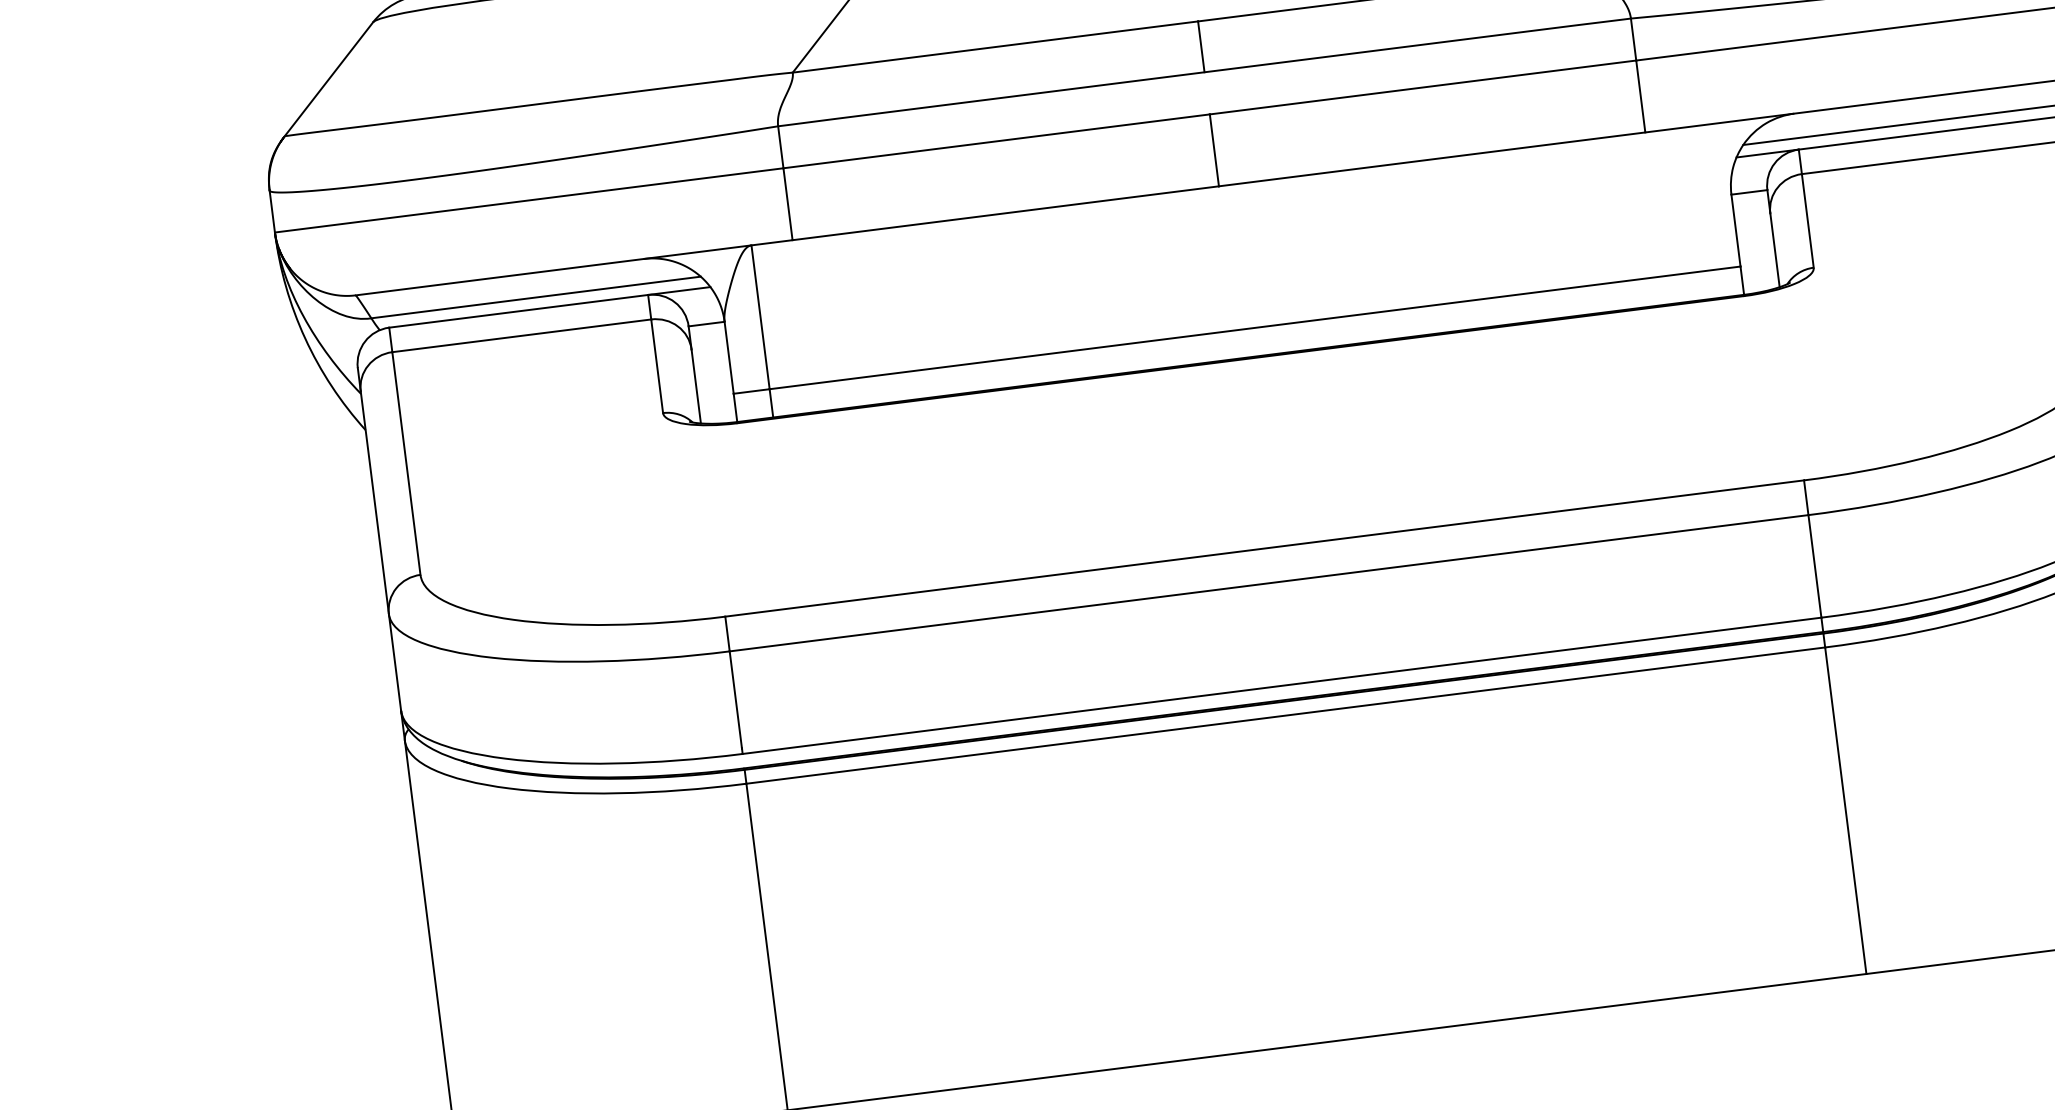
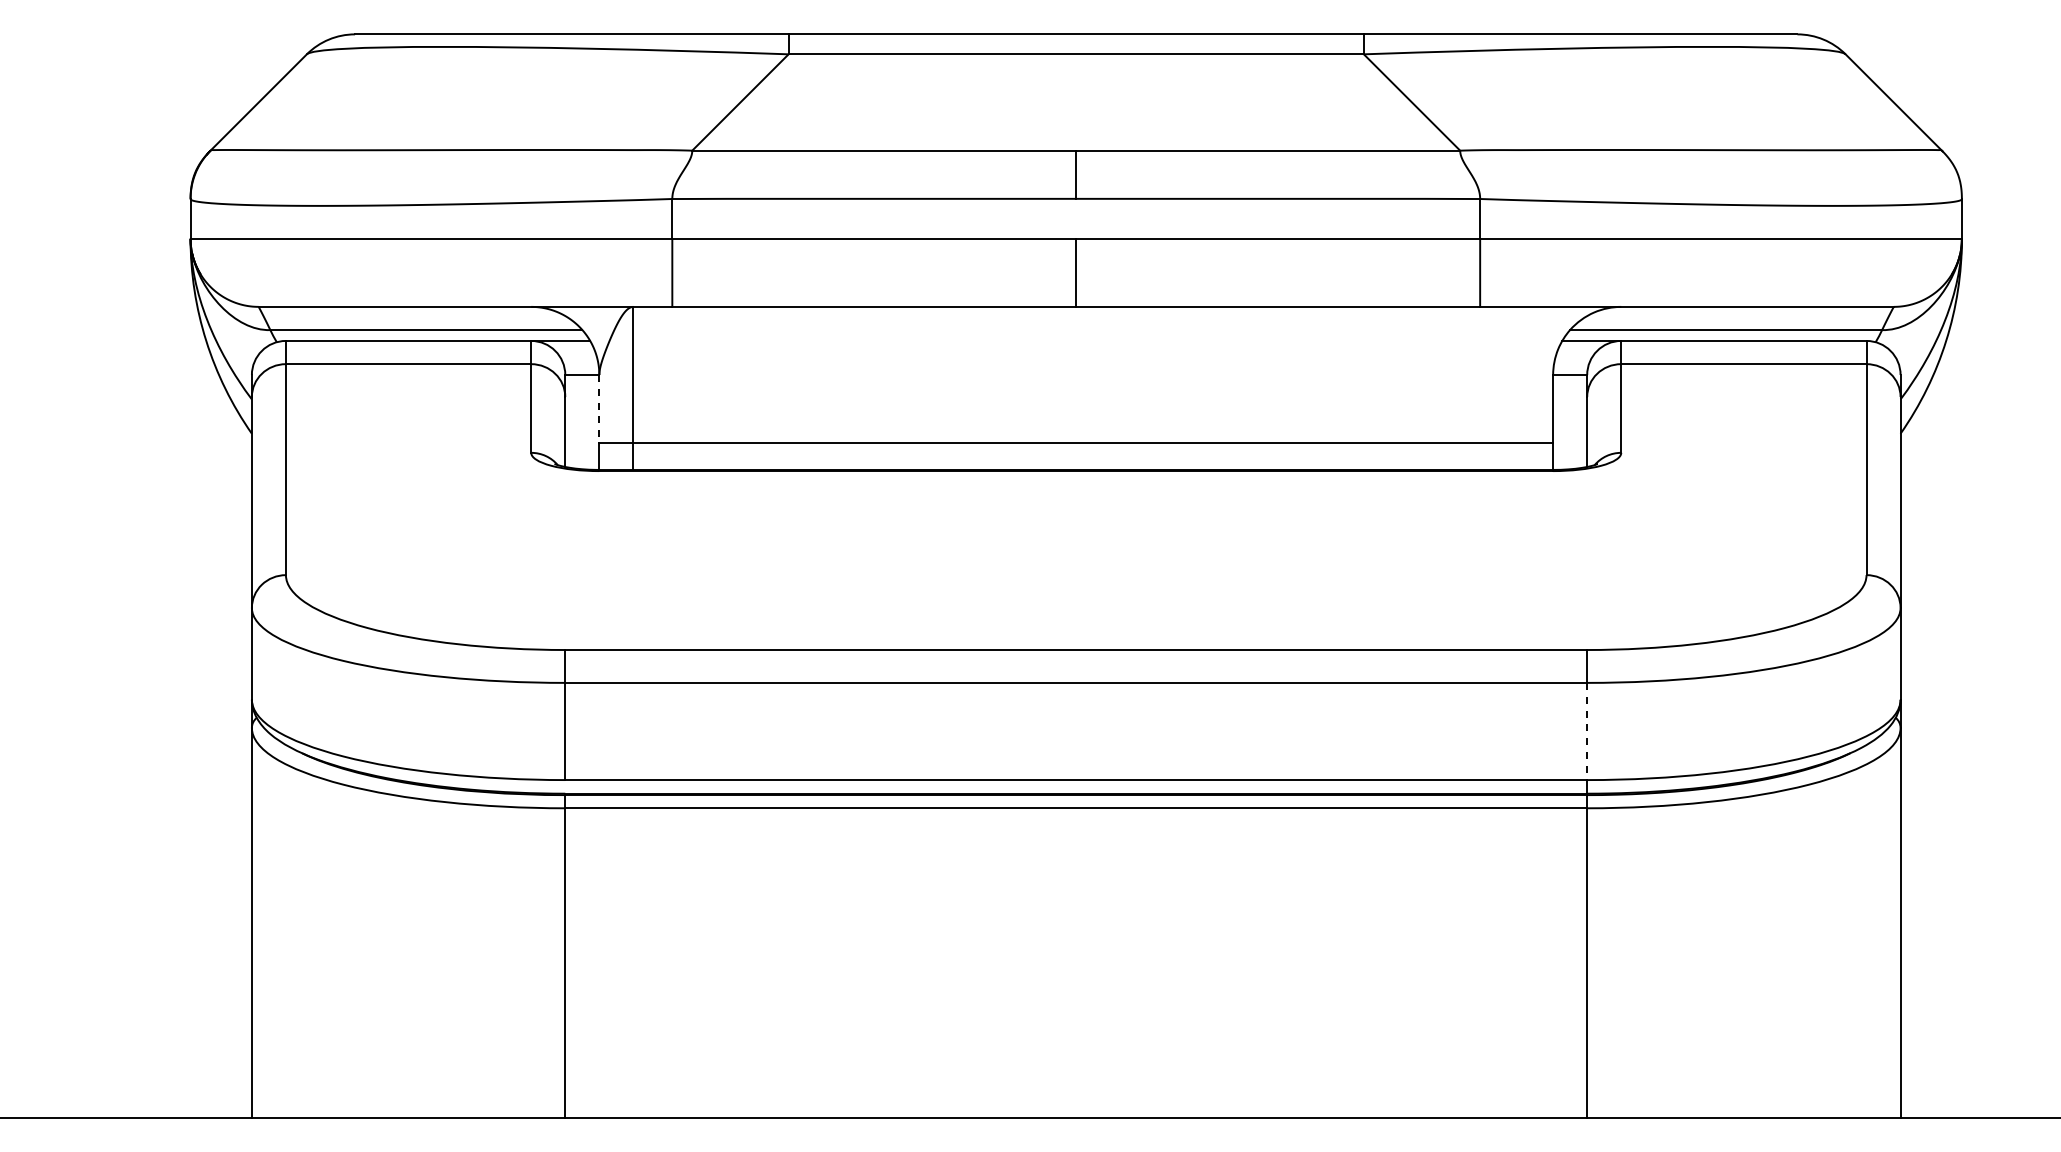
line: (729, 358) -> (599, 409), solid -> dashed
line: (1815, 566) -> (1587, 731), solid -> dashed

